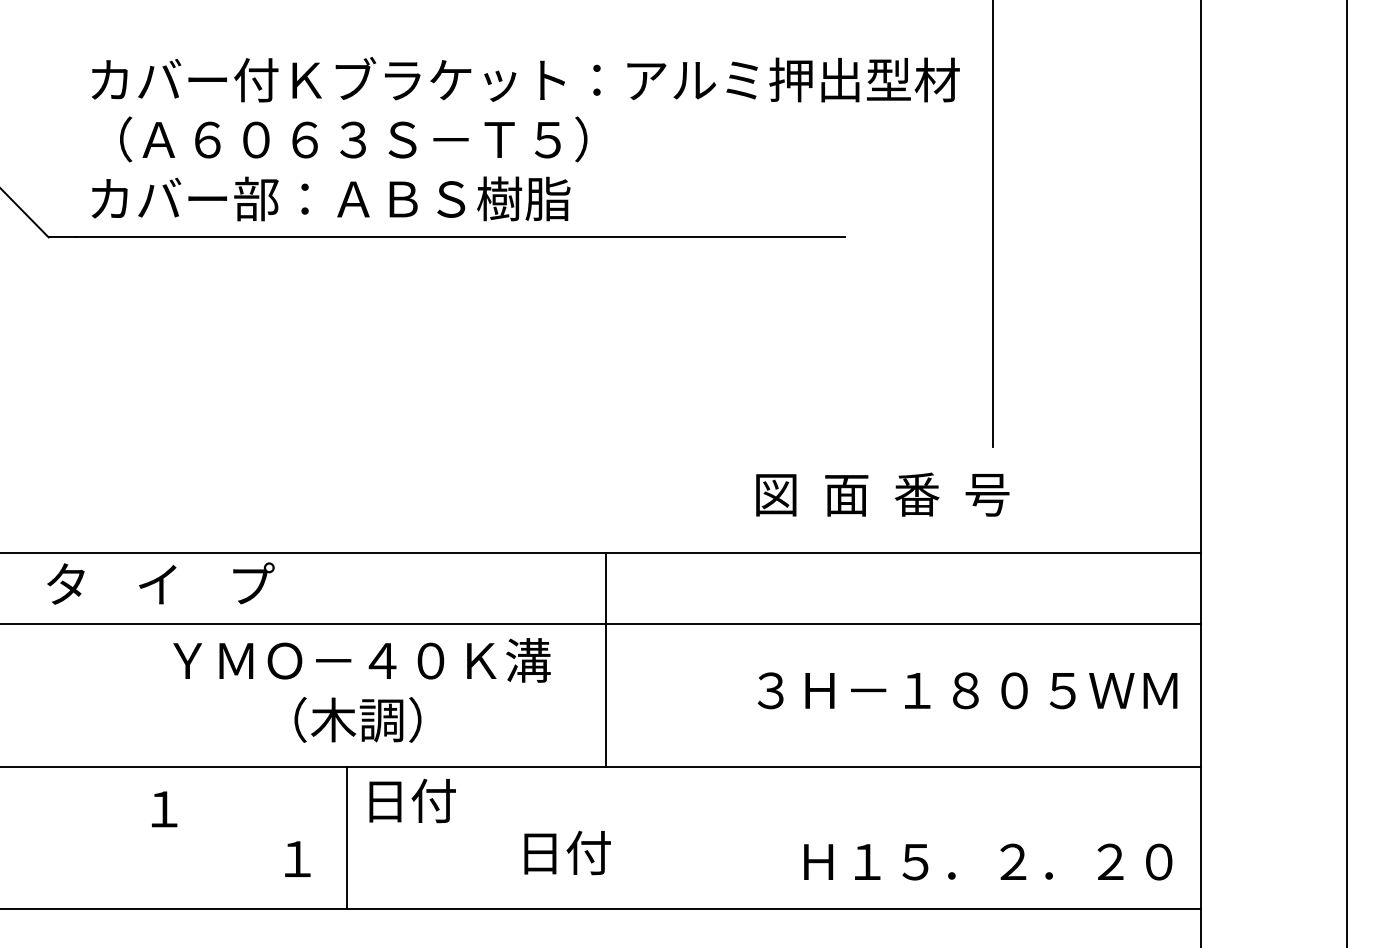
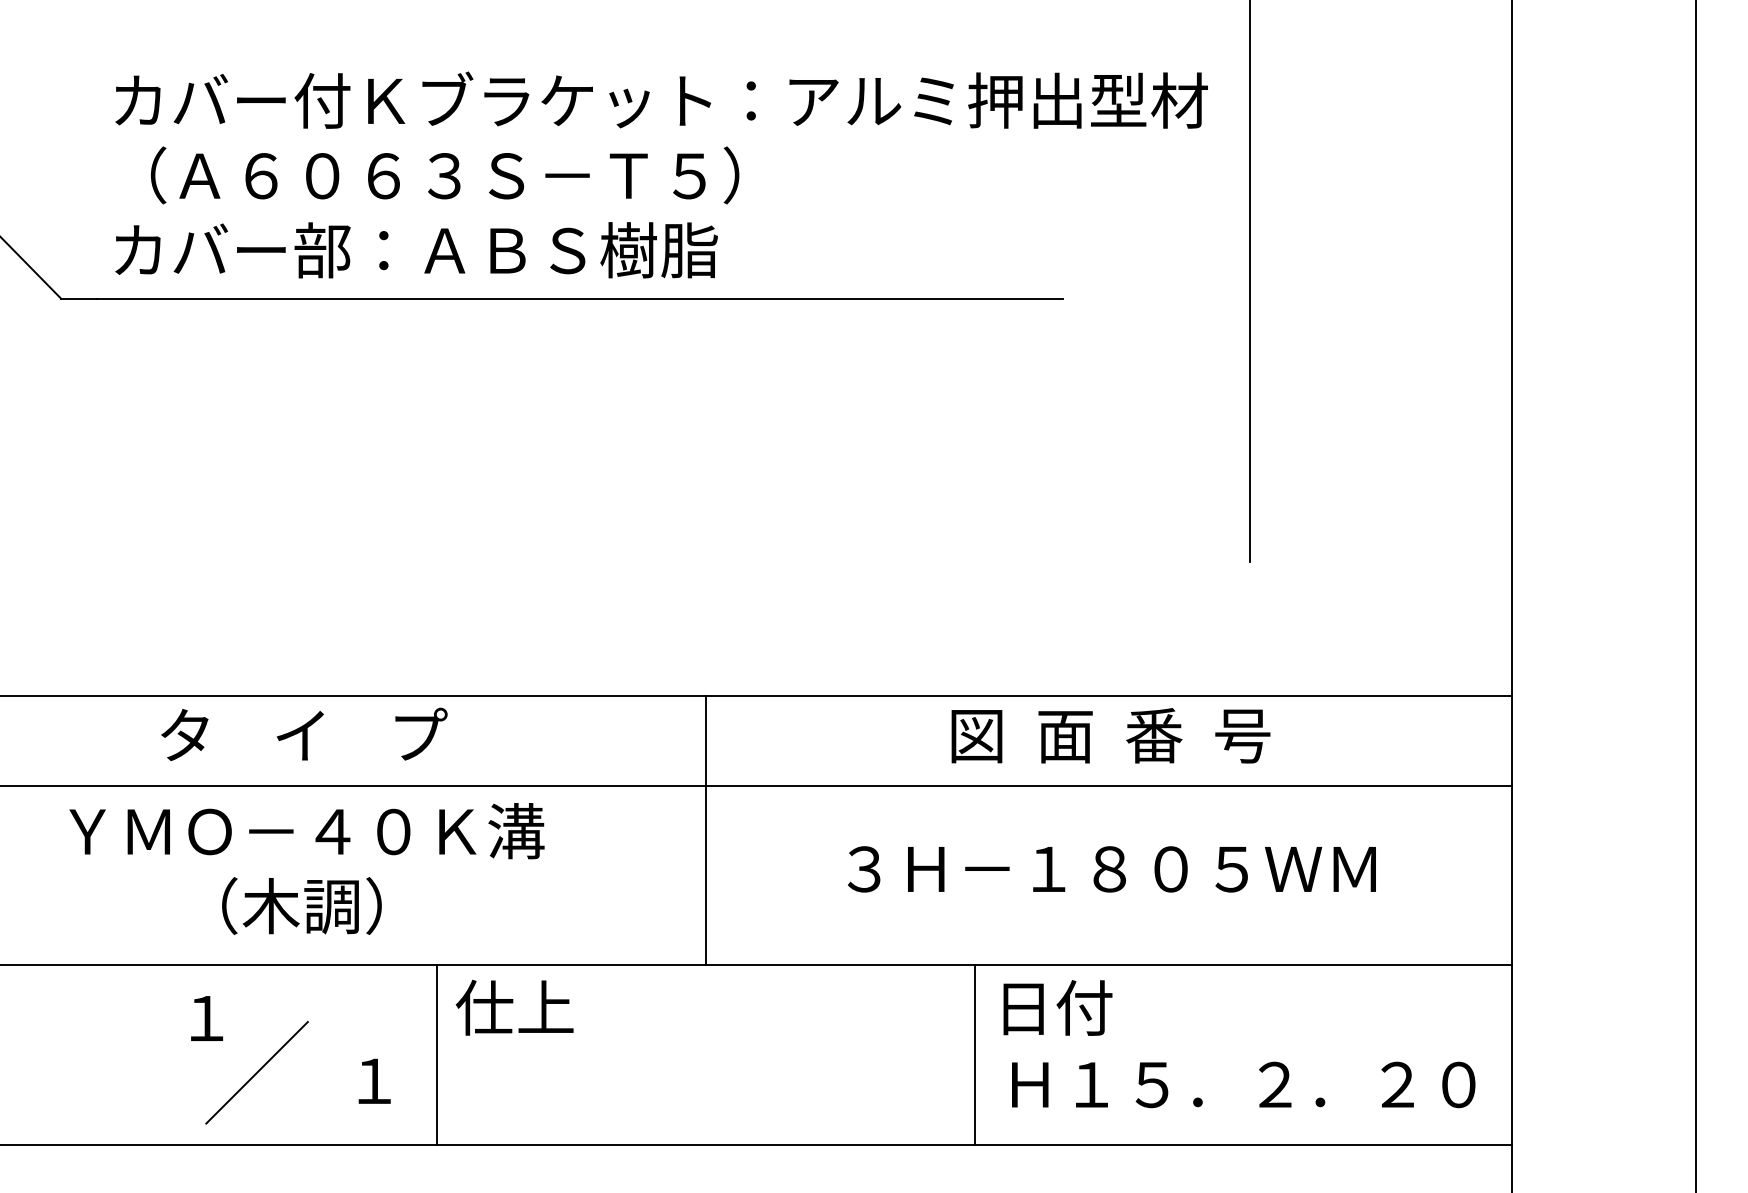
text: (882, 494) -> (1110, 735), moved
text: (160, 583) -> (303, 734), moved
line: (605, 659) -> (705, 829), moved
text: (361, 690) -> (306, 868), moved
text: (967, 690) -> (1111, 868), moved
text: (408, 800) -> (514, 1007), 日付 -> 仕上
line: (774, 837) -> (974, 1054), added
line: (203, 852) -> (256, 1072), added
text: (567, 852) -> (1057, 1007), moved

